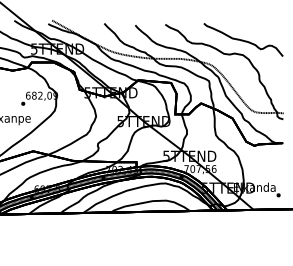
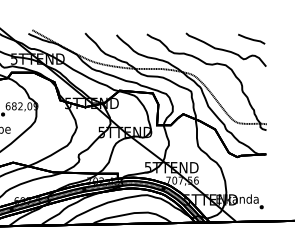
line: (268, 29) -> (251, 39), added

